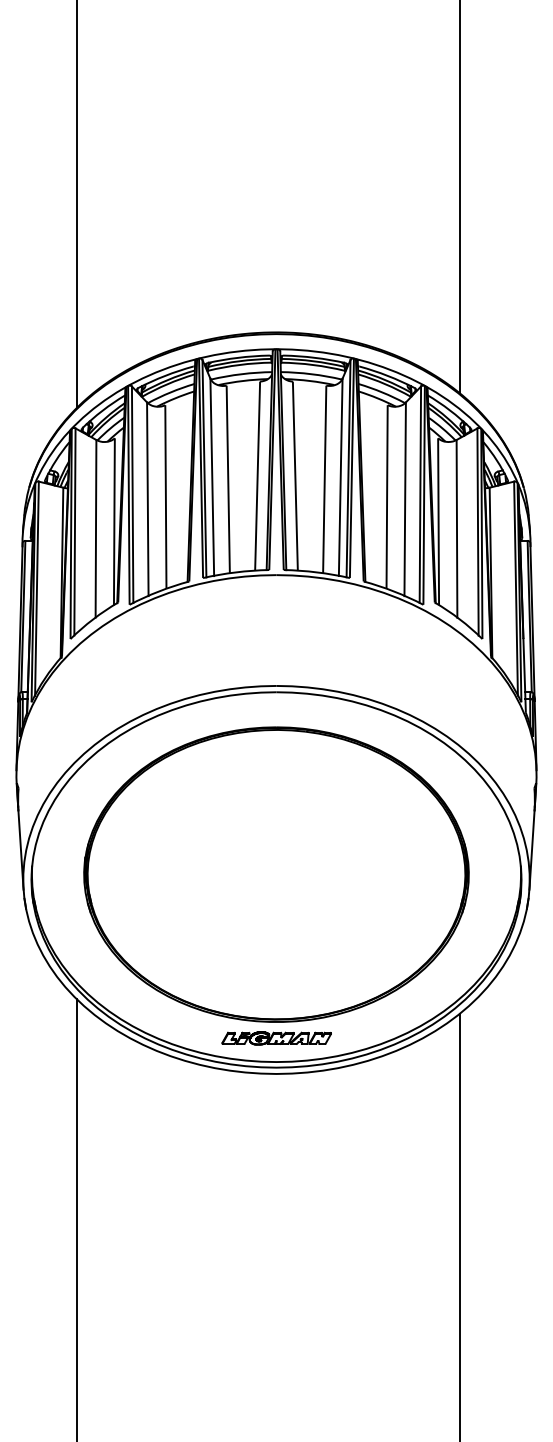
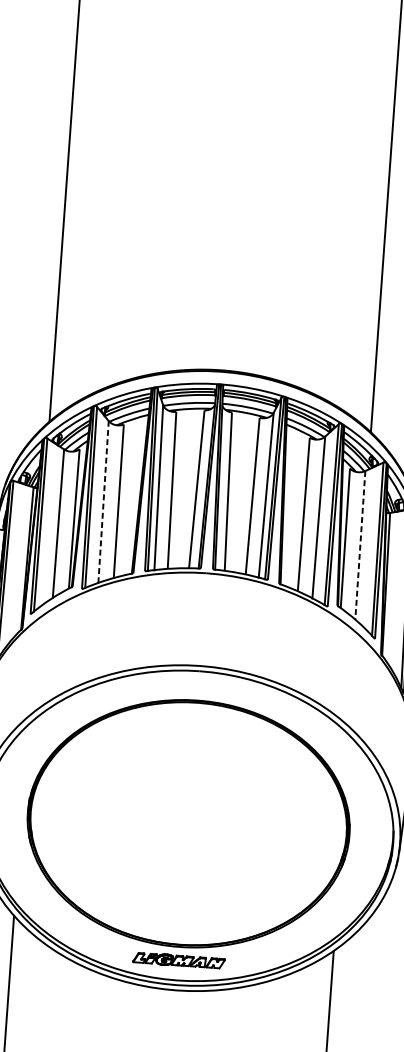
line: (147, 499) -> (103, 502), solid -> dashed
line: (456, 528) -> (359, 545), solid -> dashed

